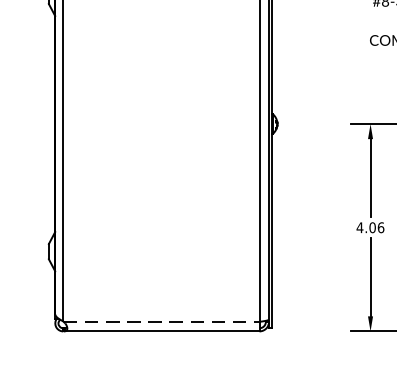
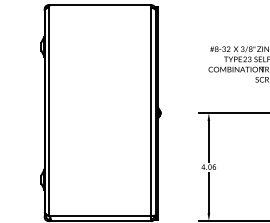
line: (162, 322) -> (100, 216), dashed -> solid

